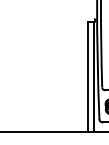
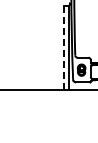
line: (88, 77) -> (64, 47), solid -> dashed

